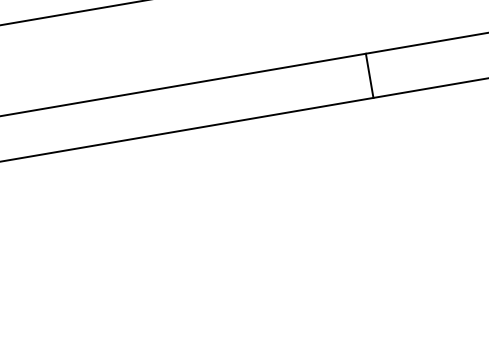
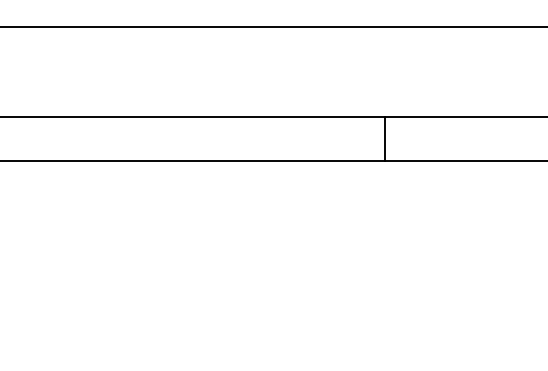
line: (369, 75) -> (385, 138), moved

